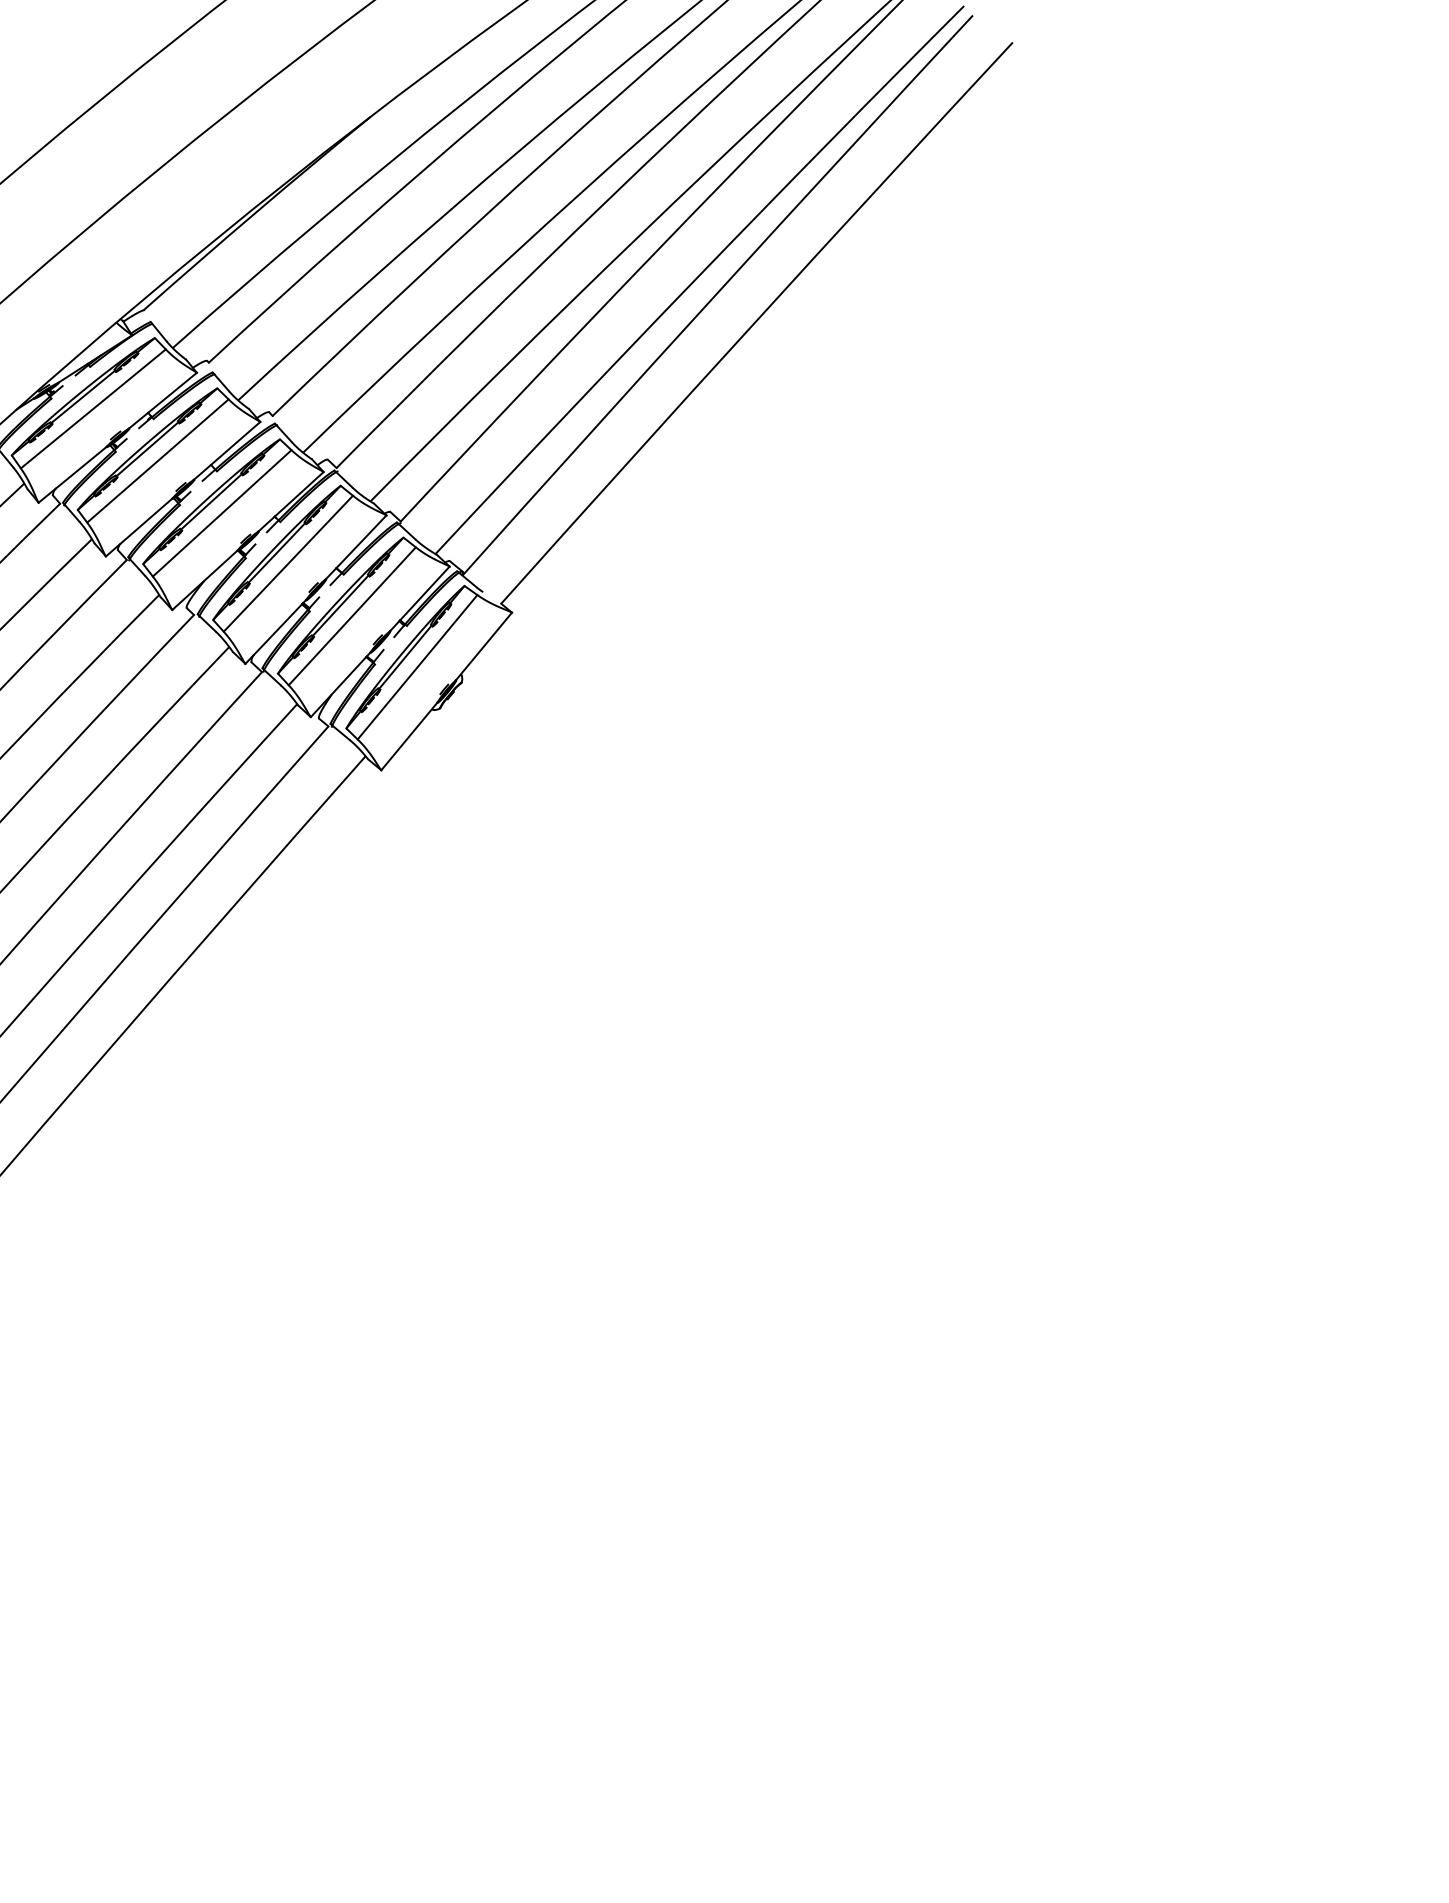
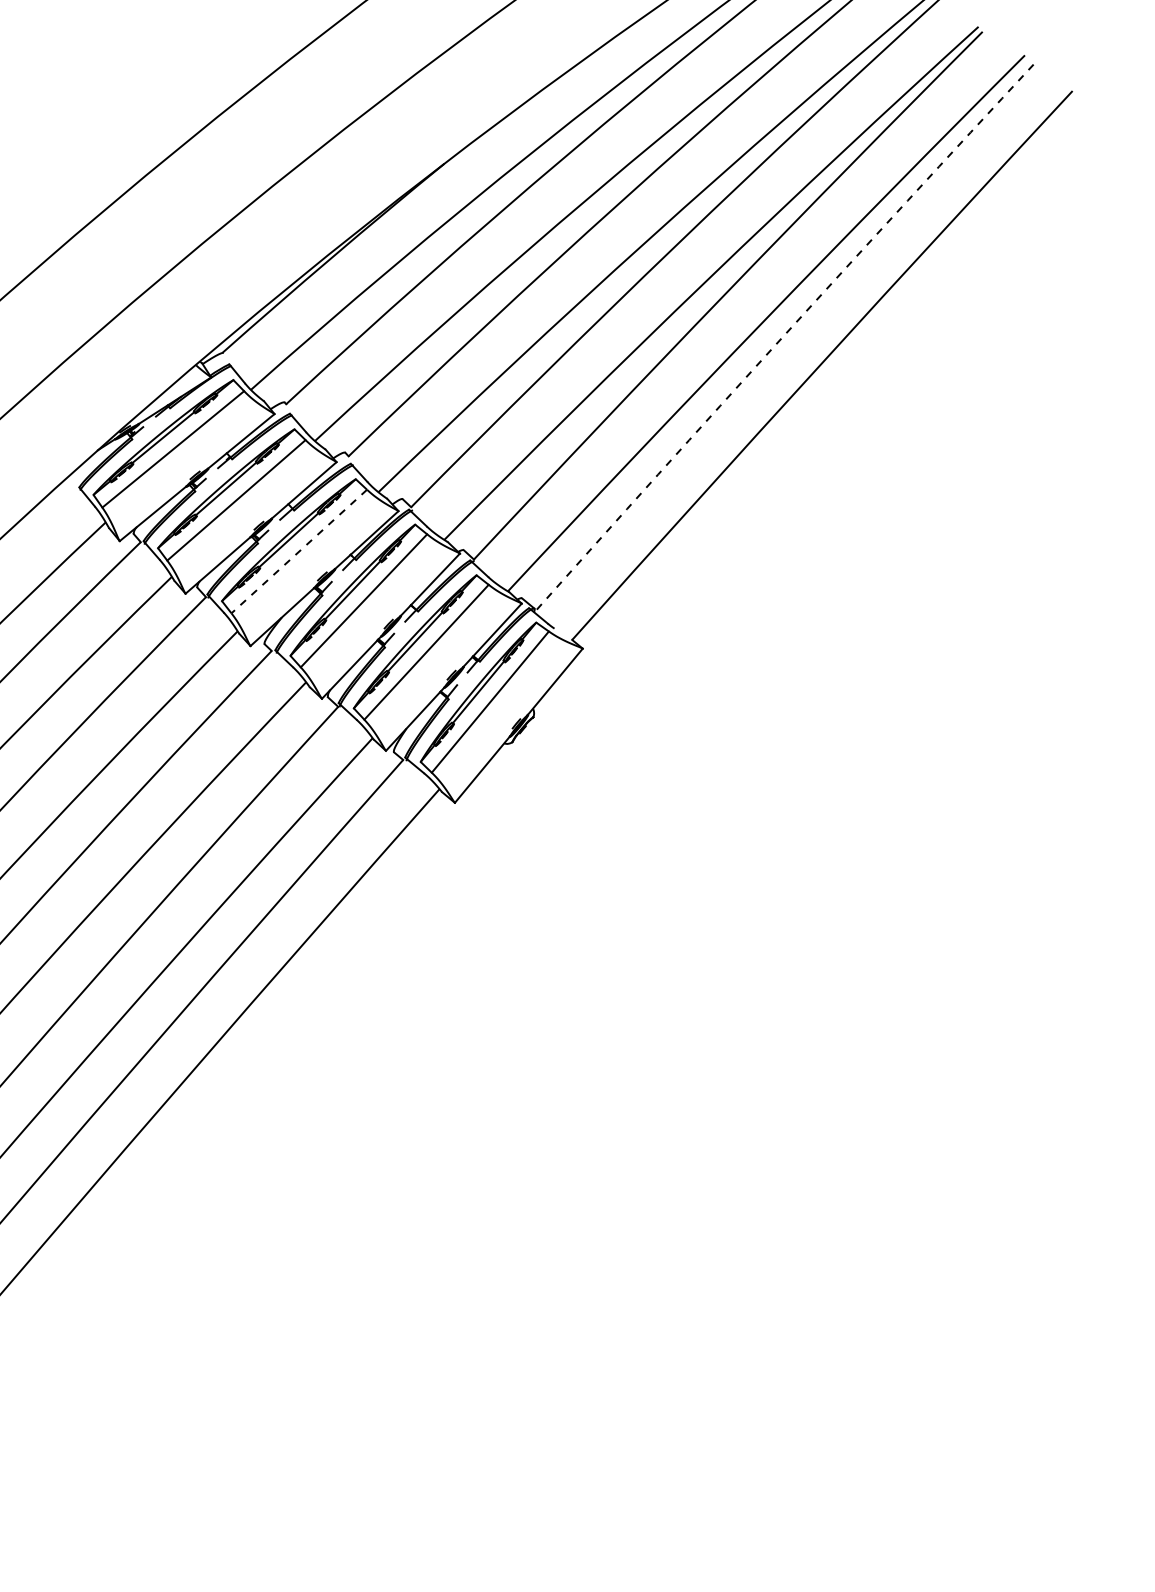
arc: (716, 294) -> (782, 337), solid -> dashed
line: (222, 513) -> (299, 551), solid -> dashed

